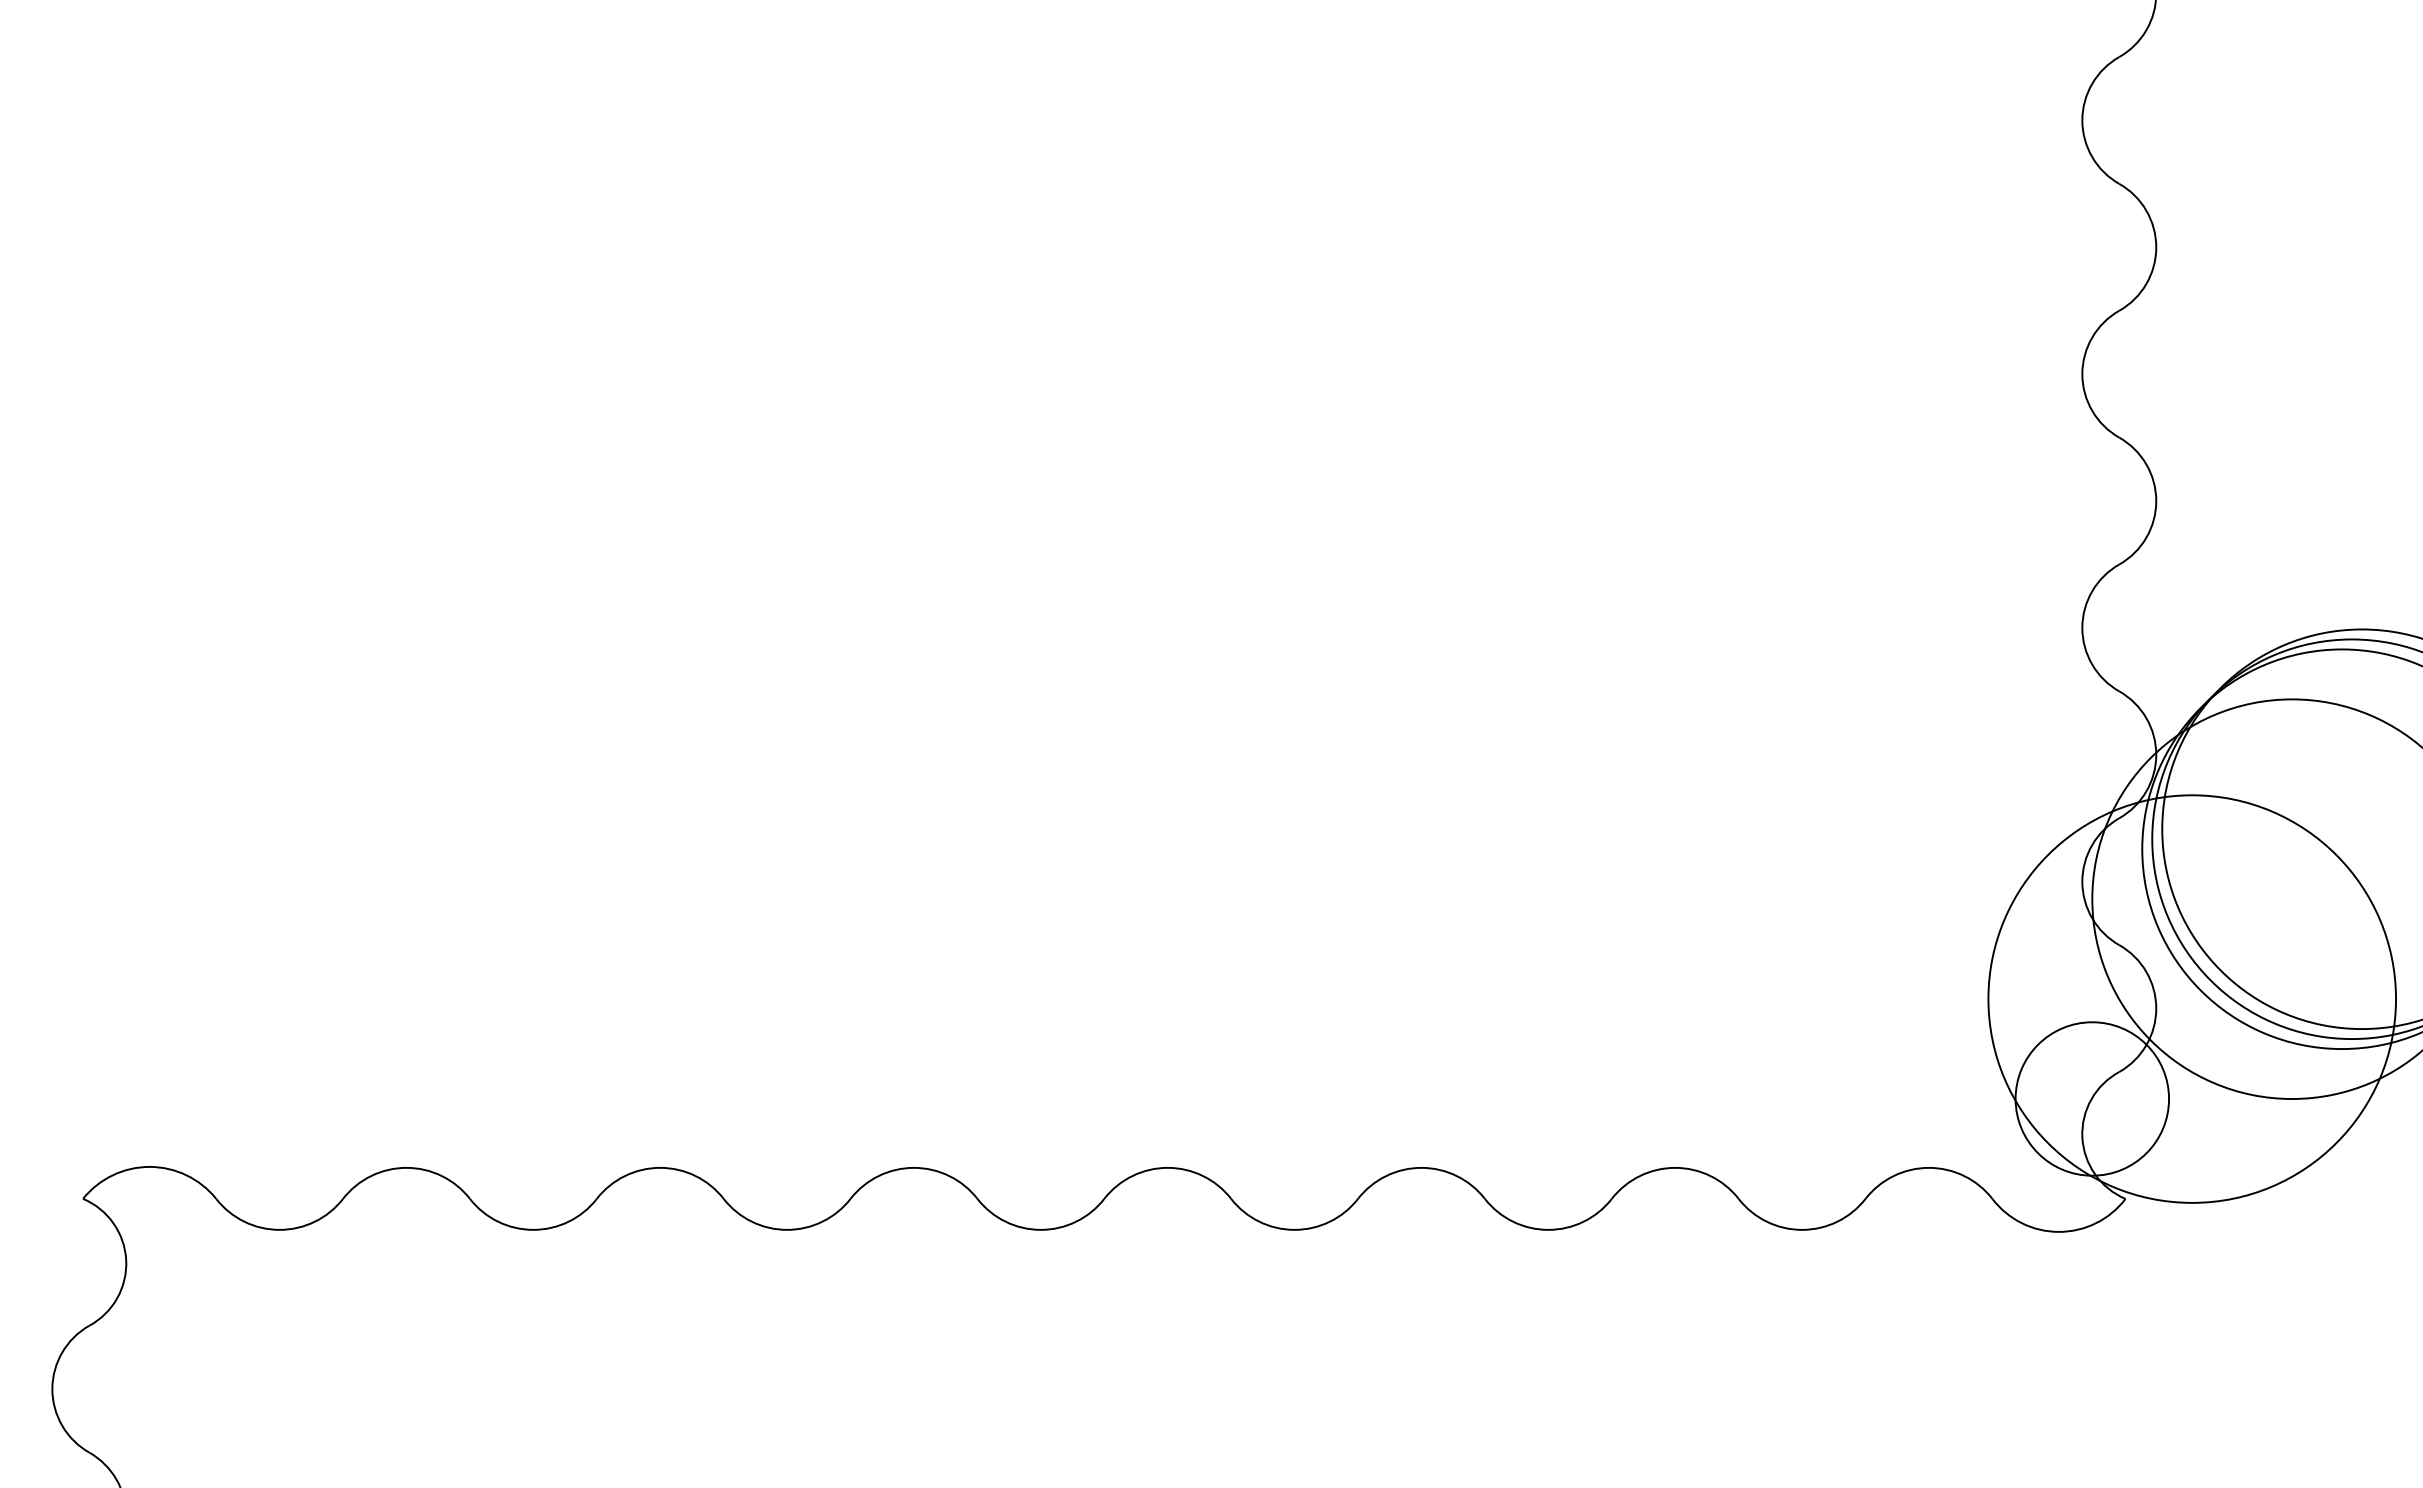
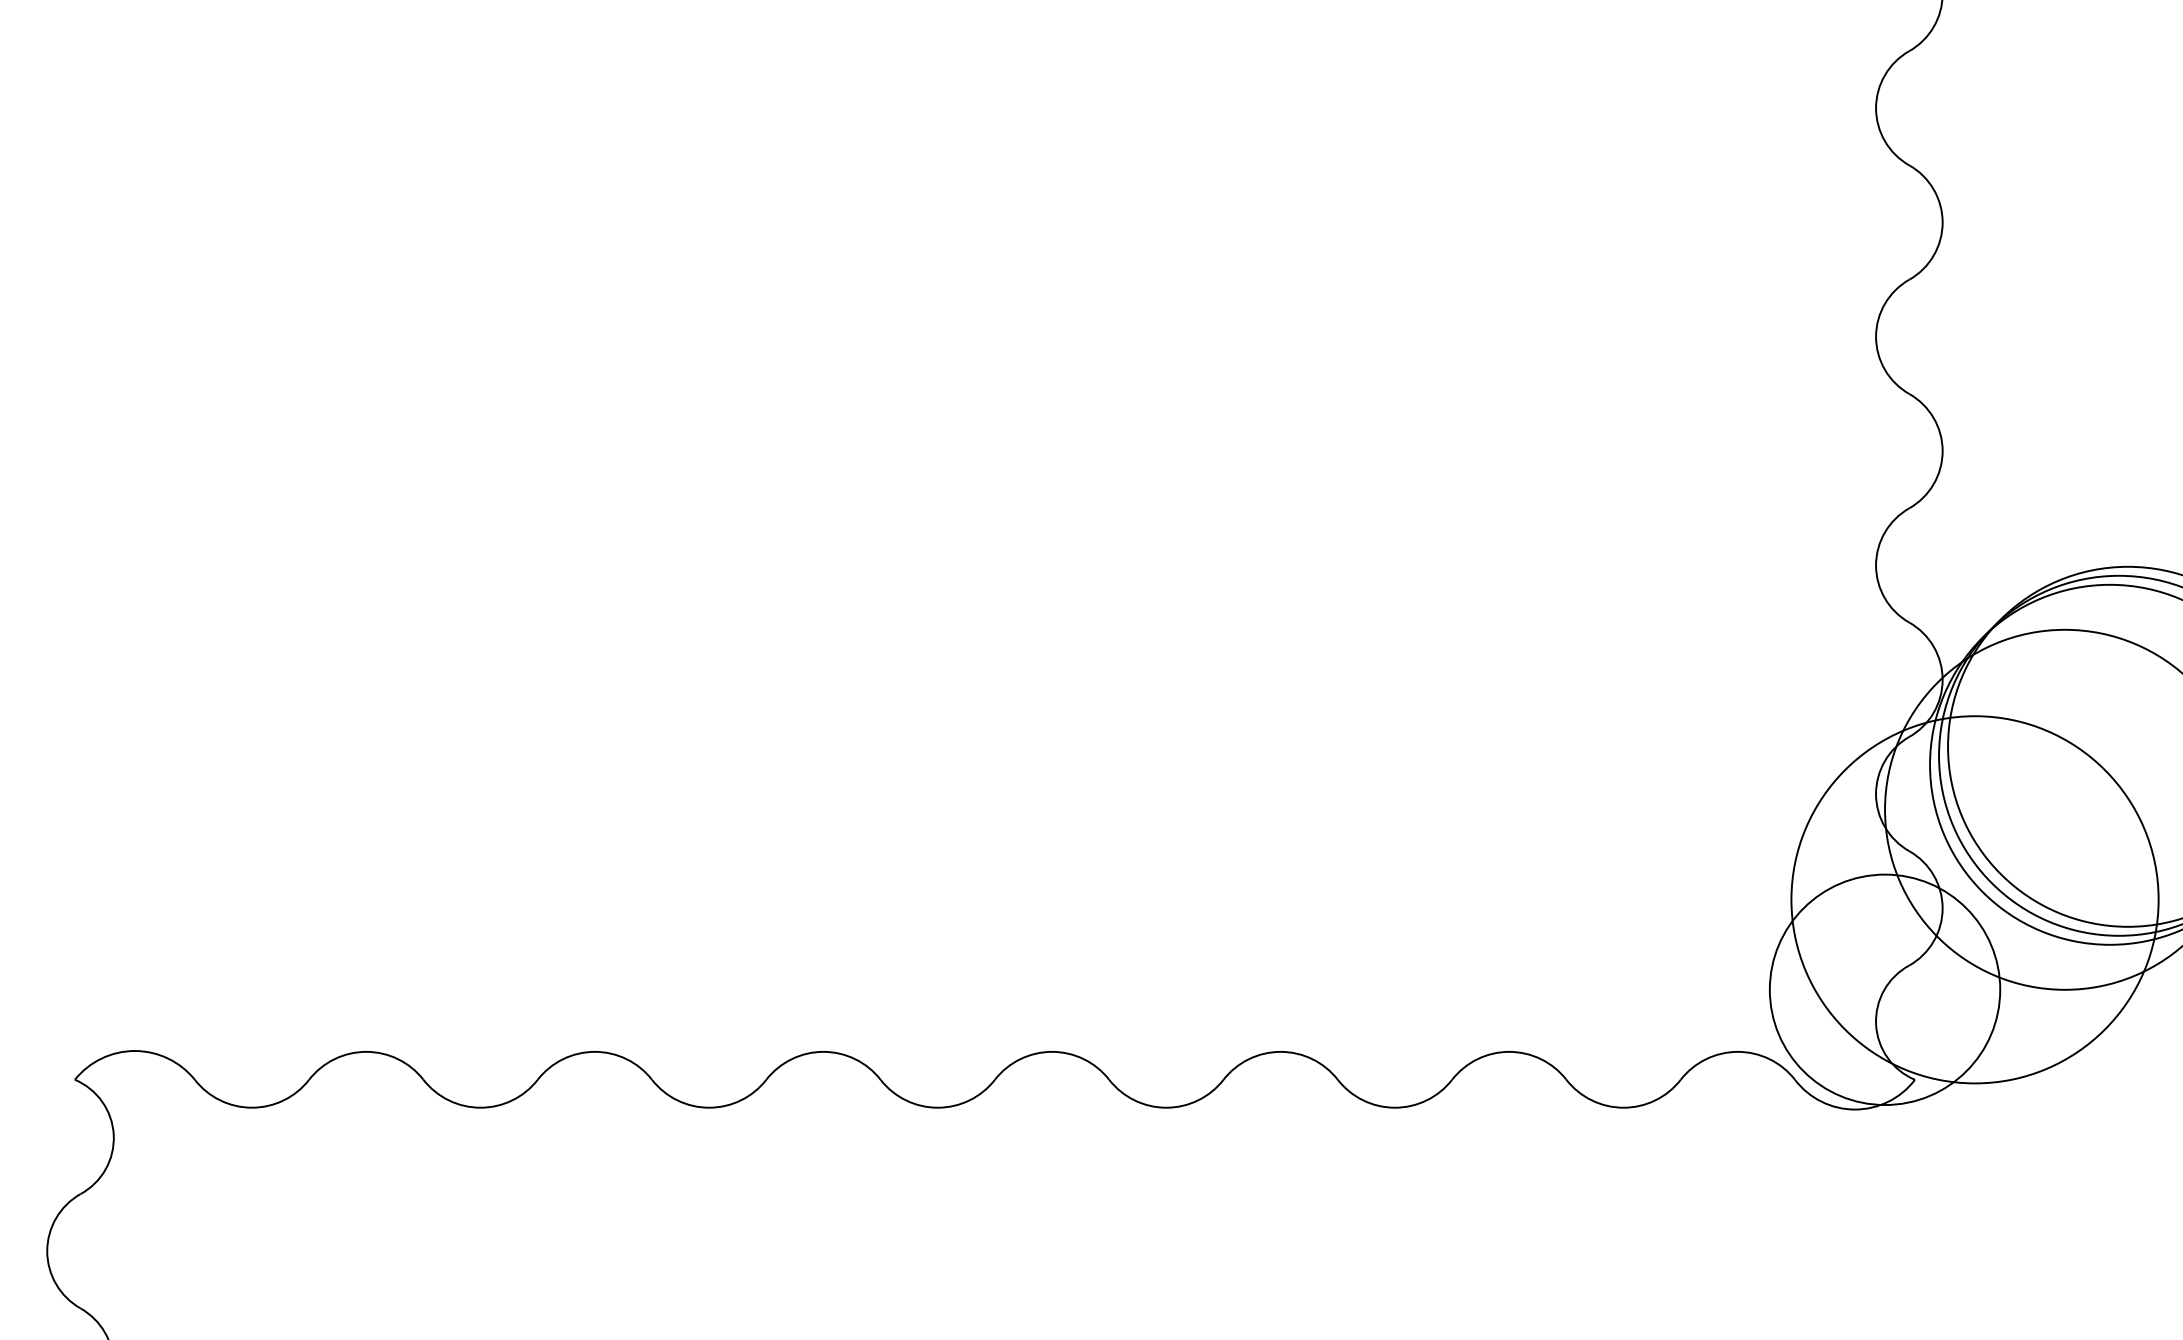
circle: (2092, 1098) -> (1885, 989), size x1.67

